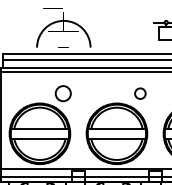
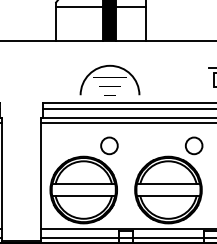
line: (52, 8) -> (109, 86), moved
circle: (140, 93) -> (194, 145), size x1.43

